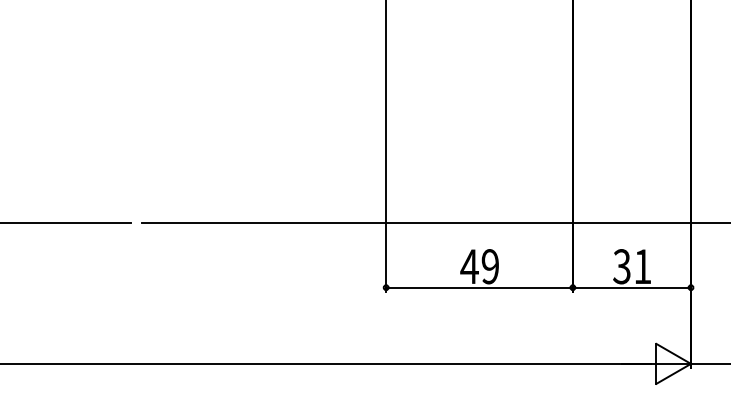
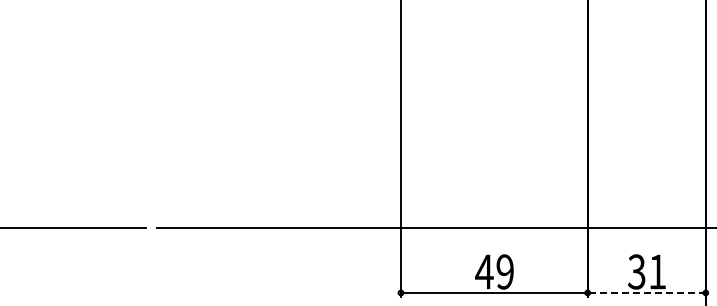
line: (631, 287) -> (646, 292), solid -> dashed

